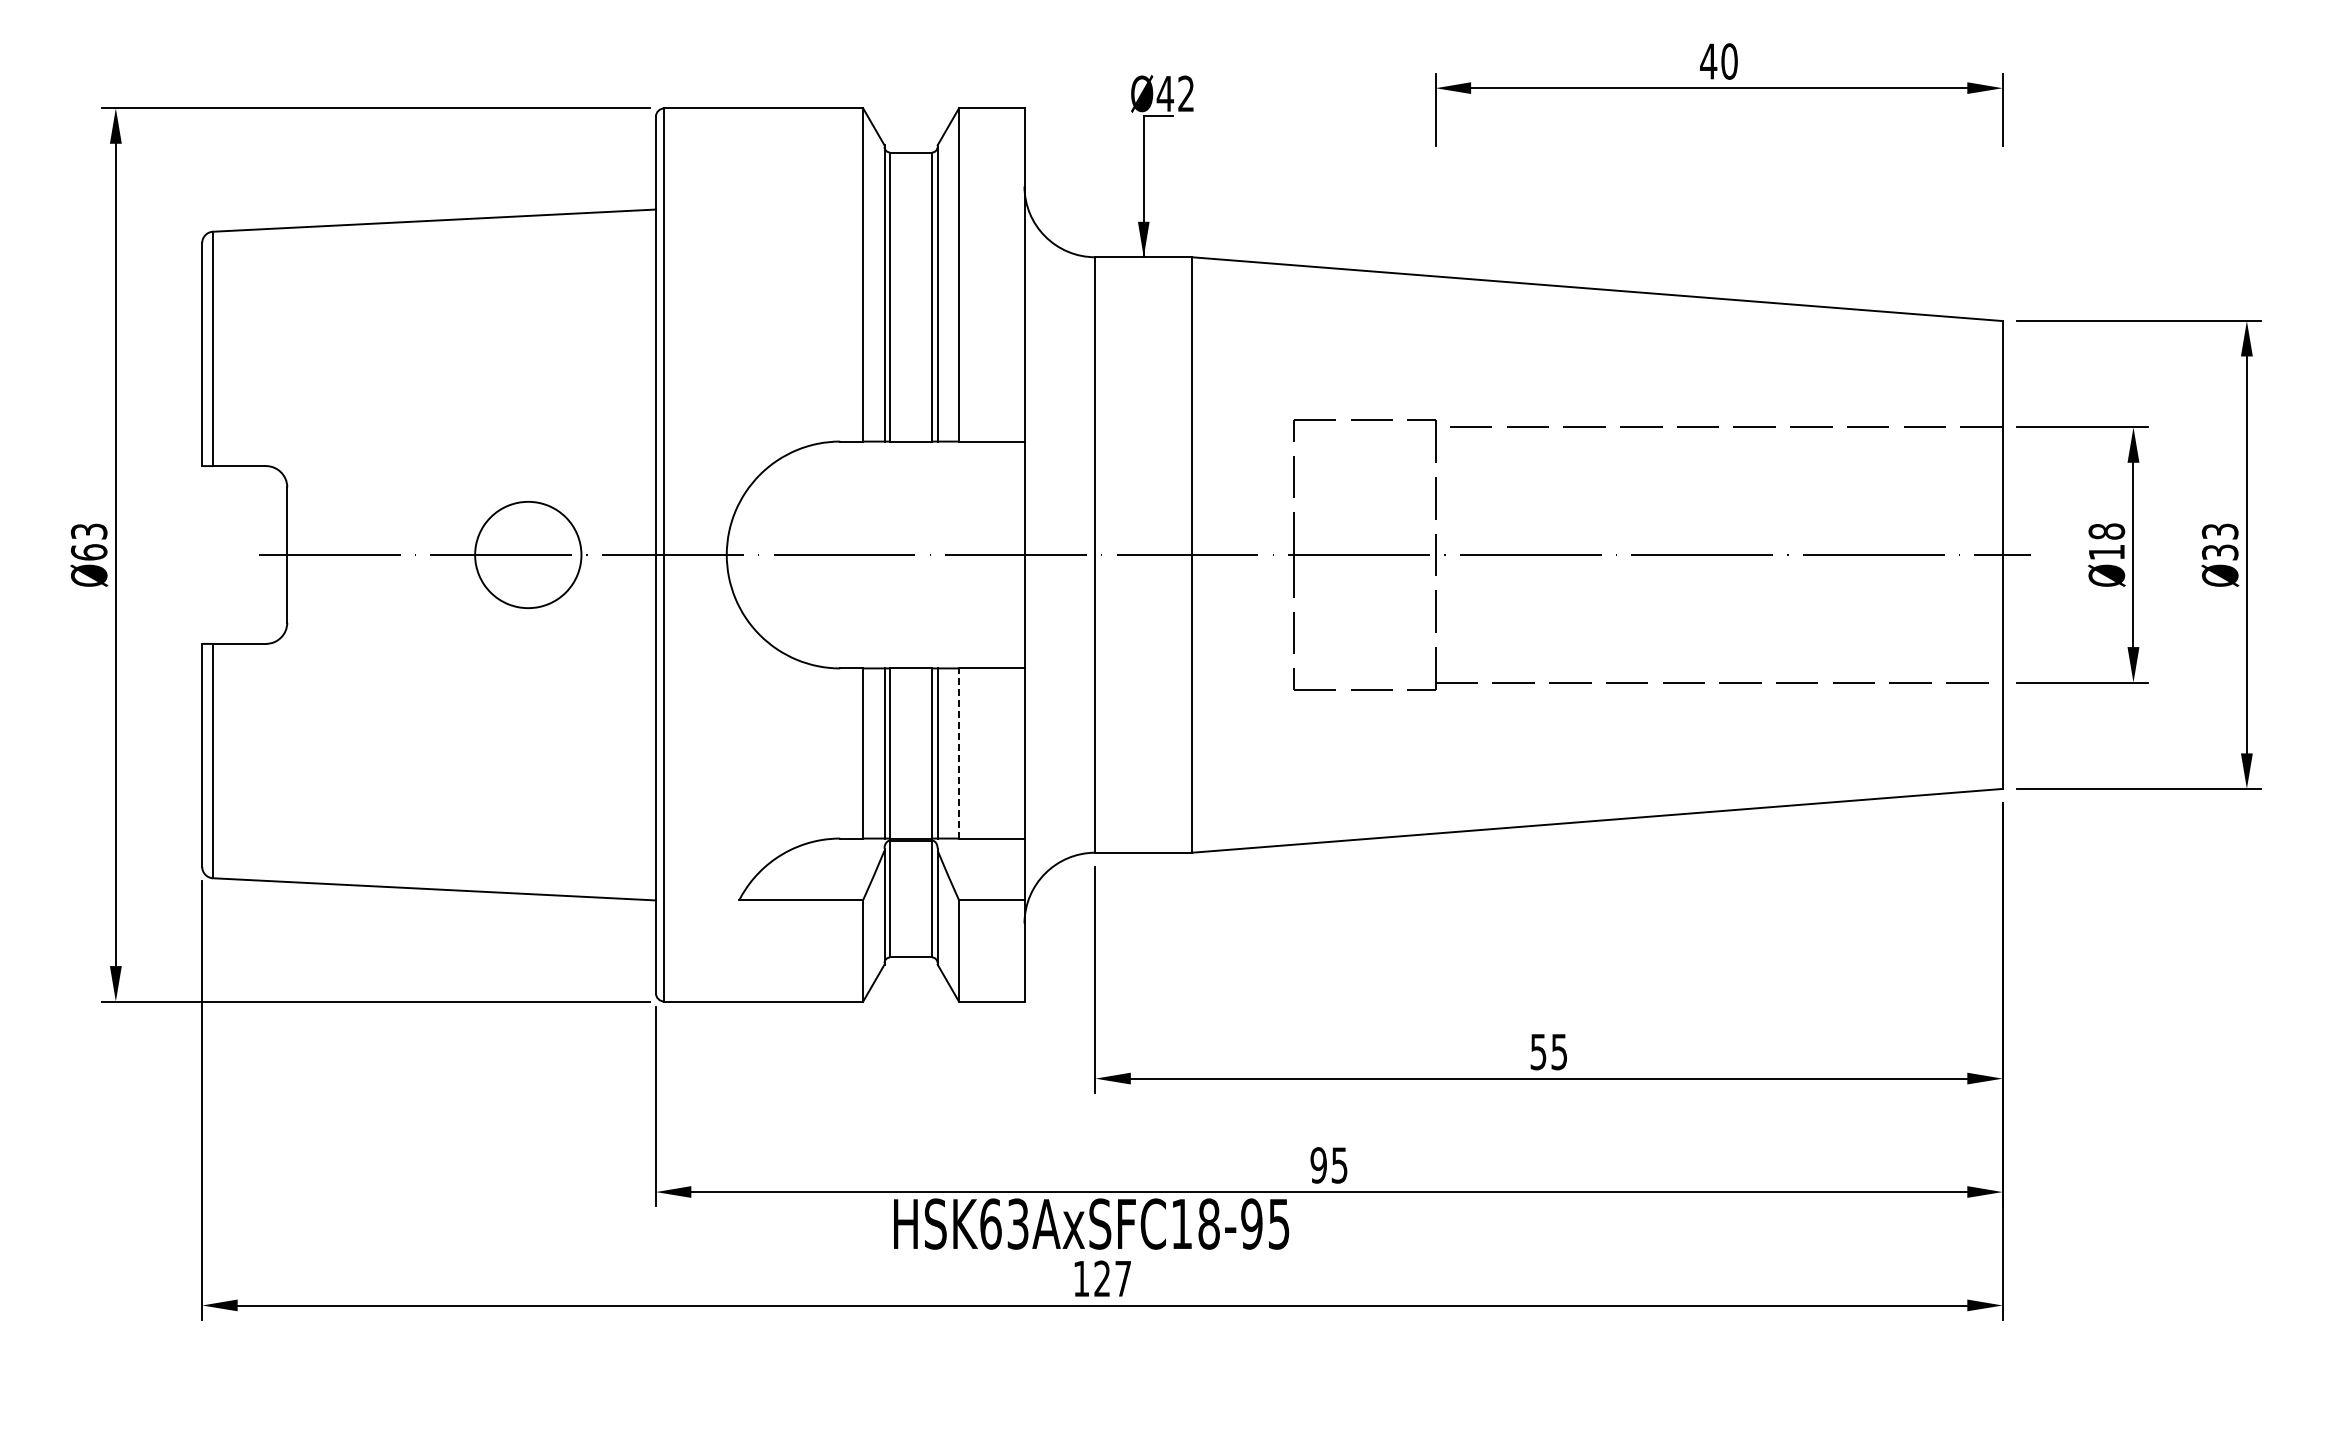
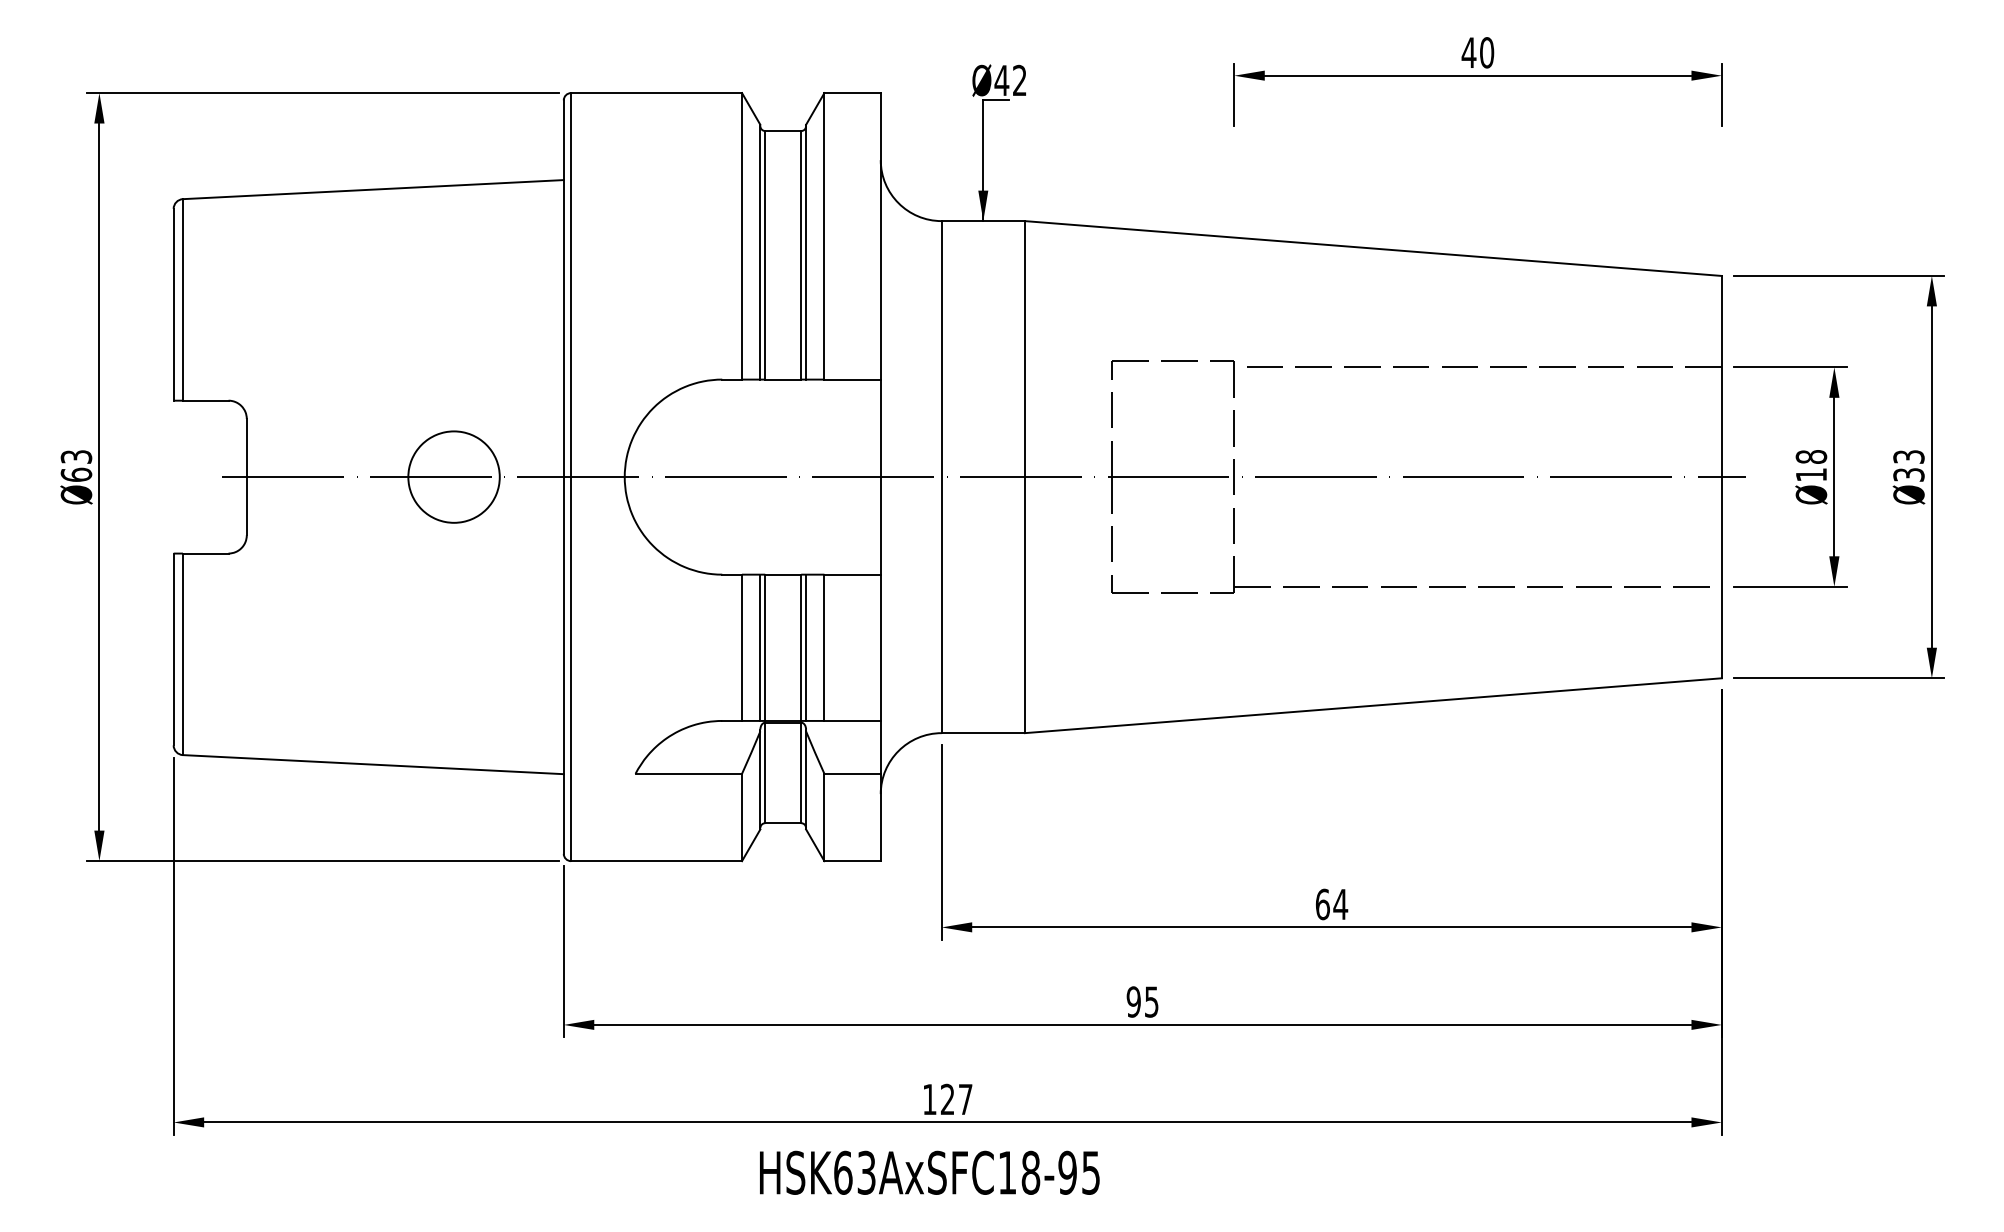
line: (958, 752) -> (824, 646), dashed -> solid
text: (1549, 1051) -> (1332, 904), 55 -> 64
text: (1091, 1223) -> (929, 1172), moved

